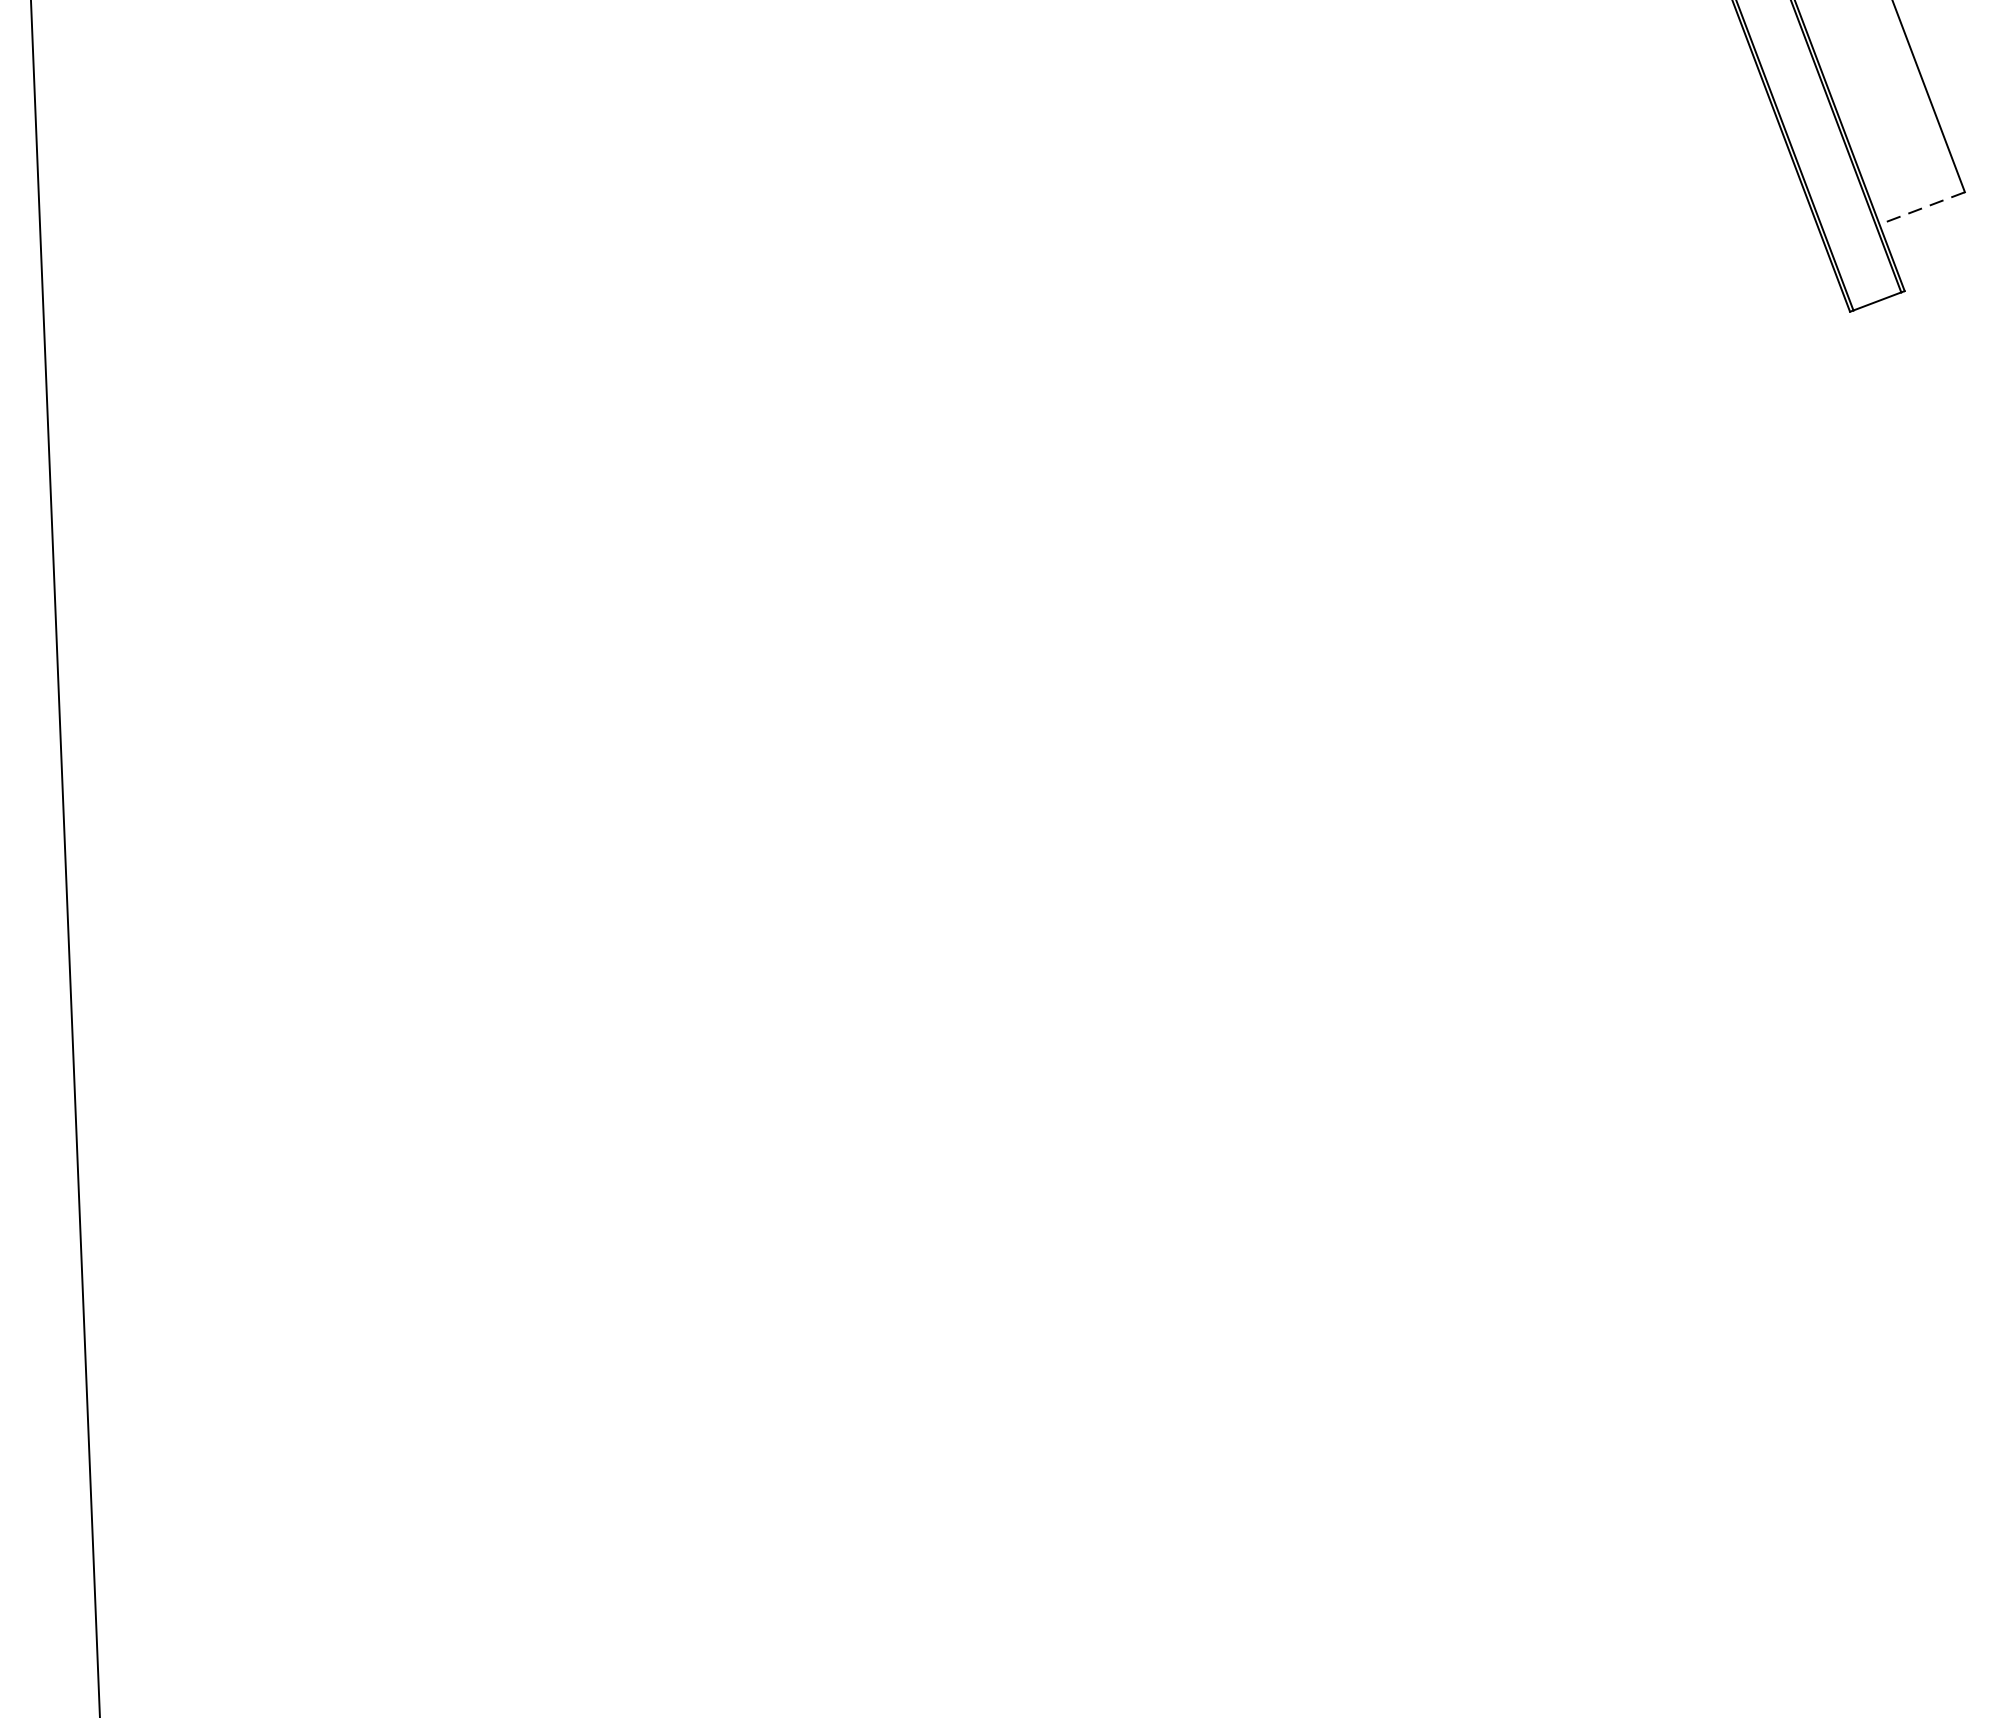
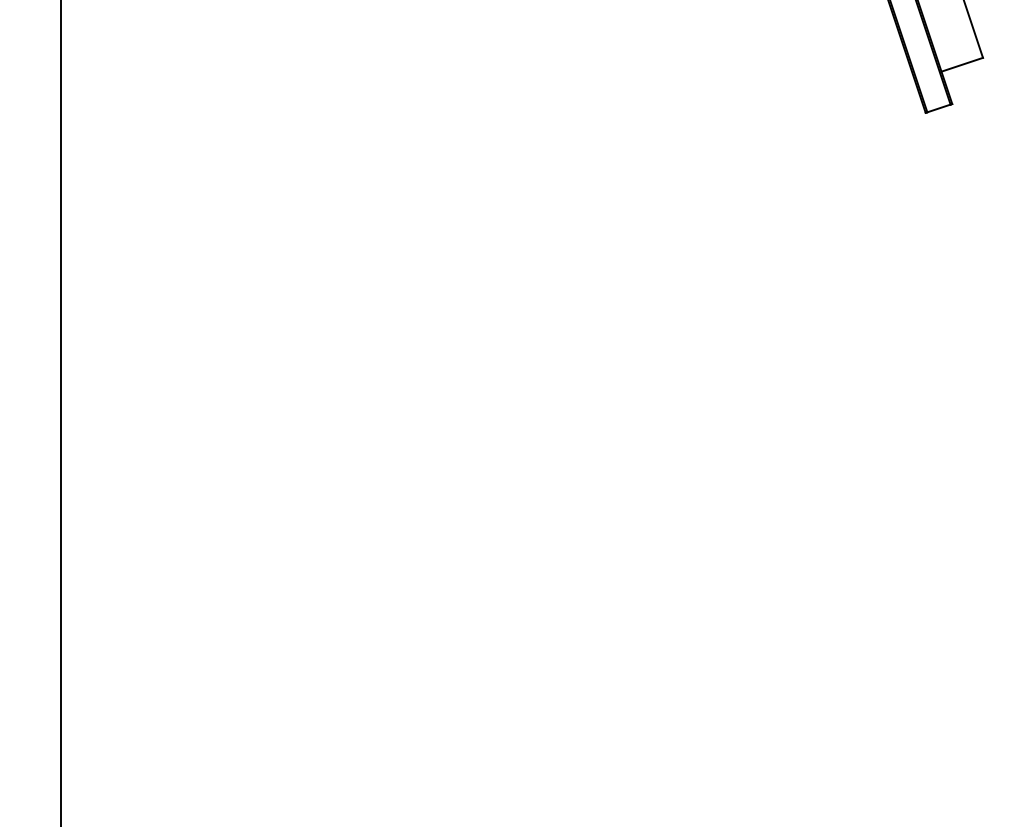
line: (1922, 207) -> (962, 64), dashed -> solid

